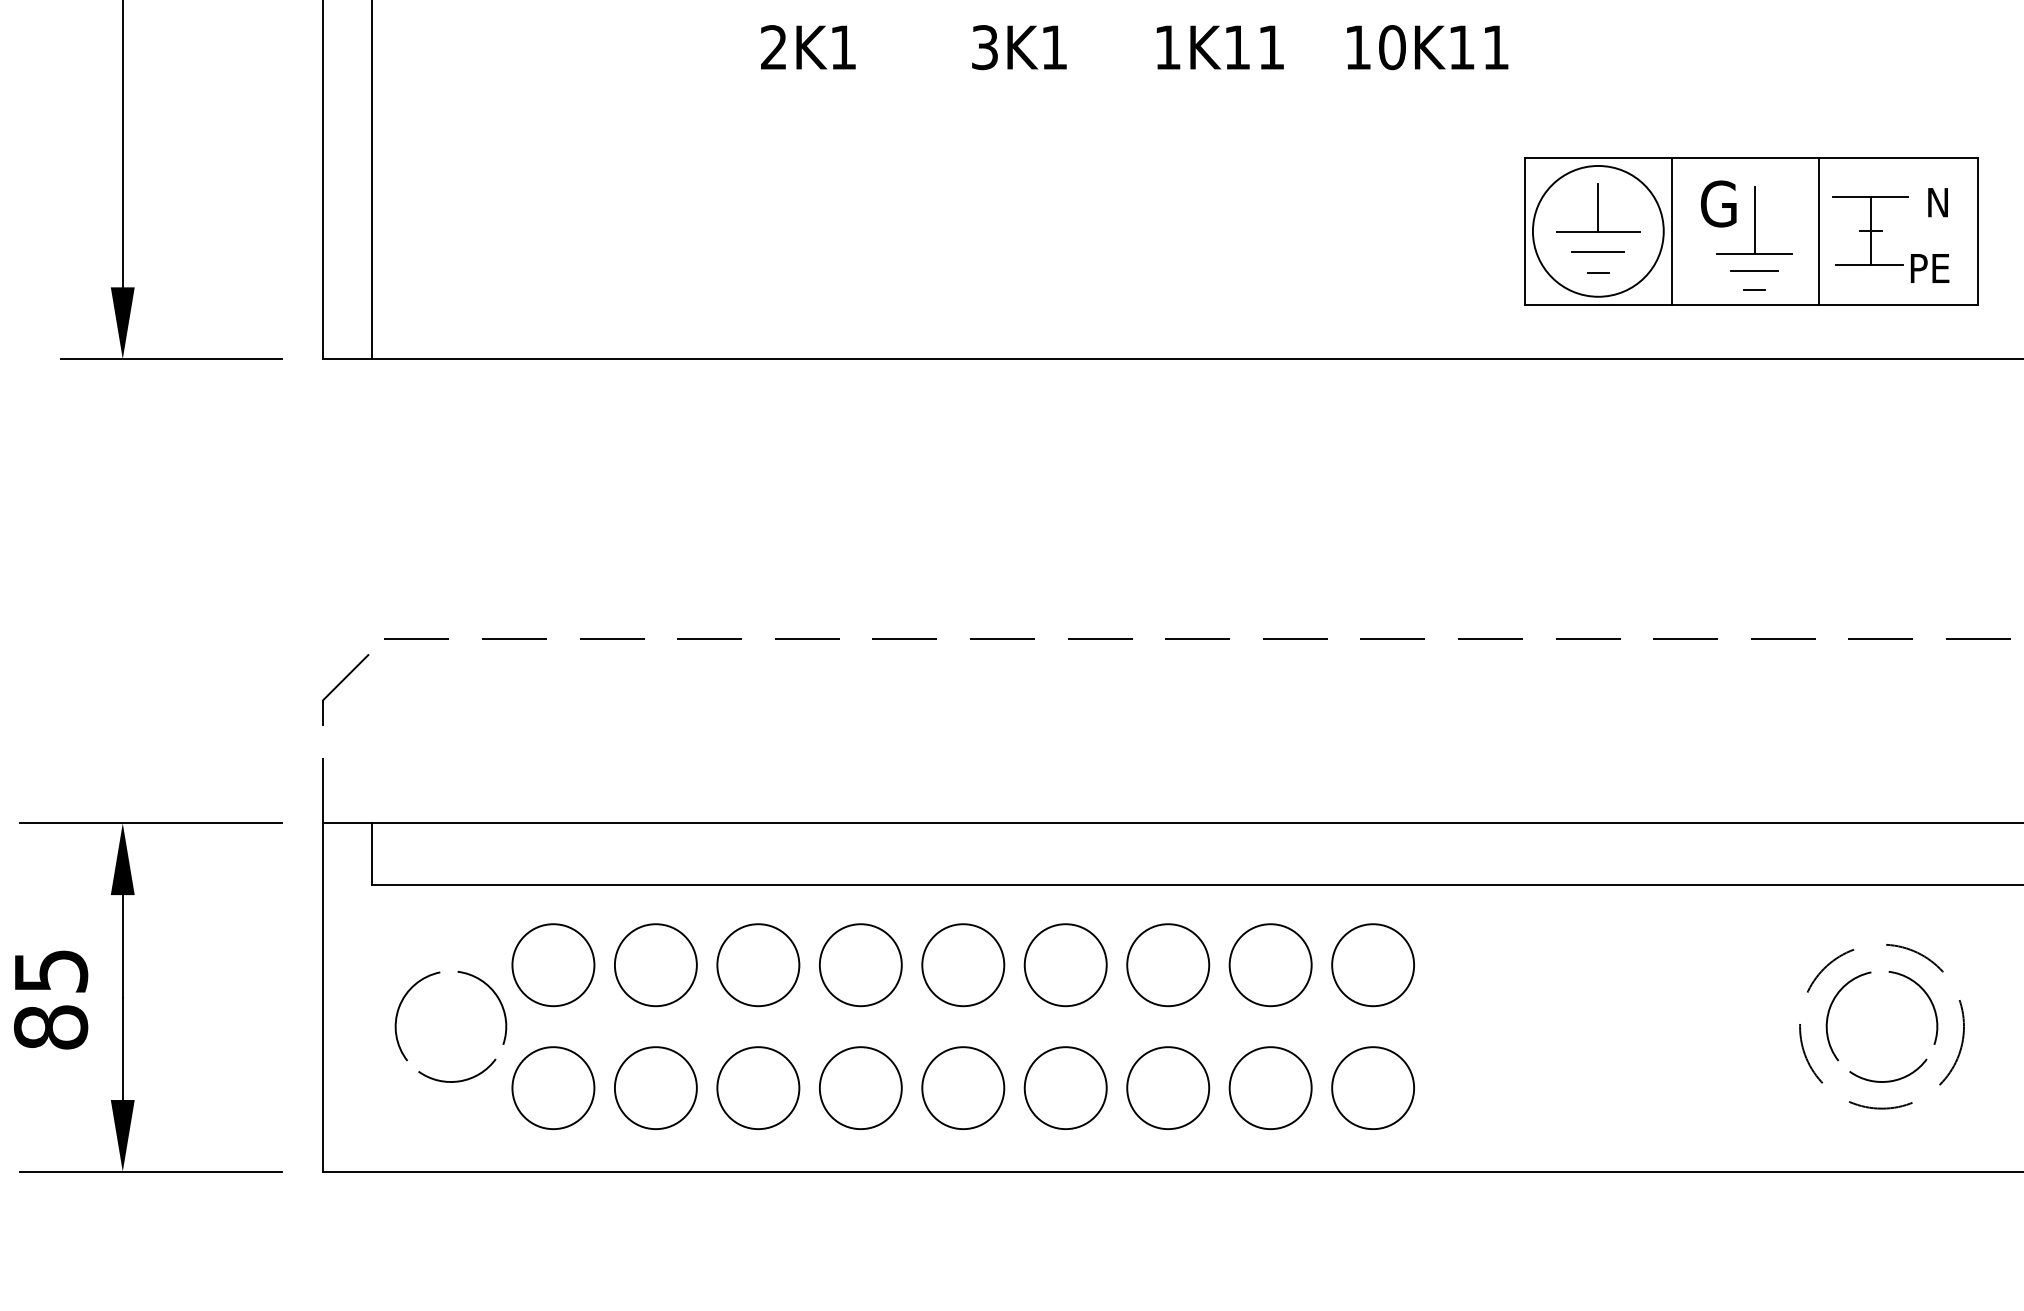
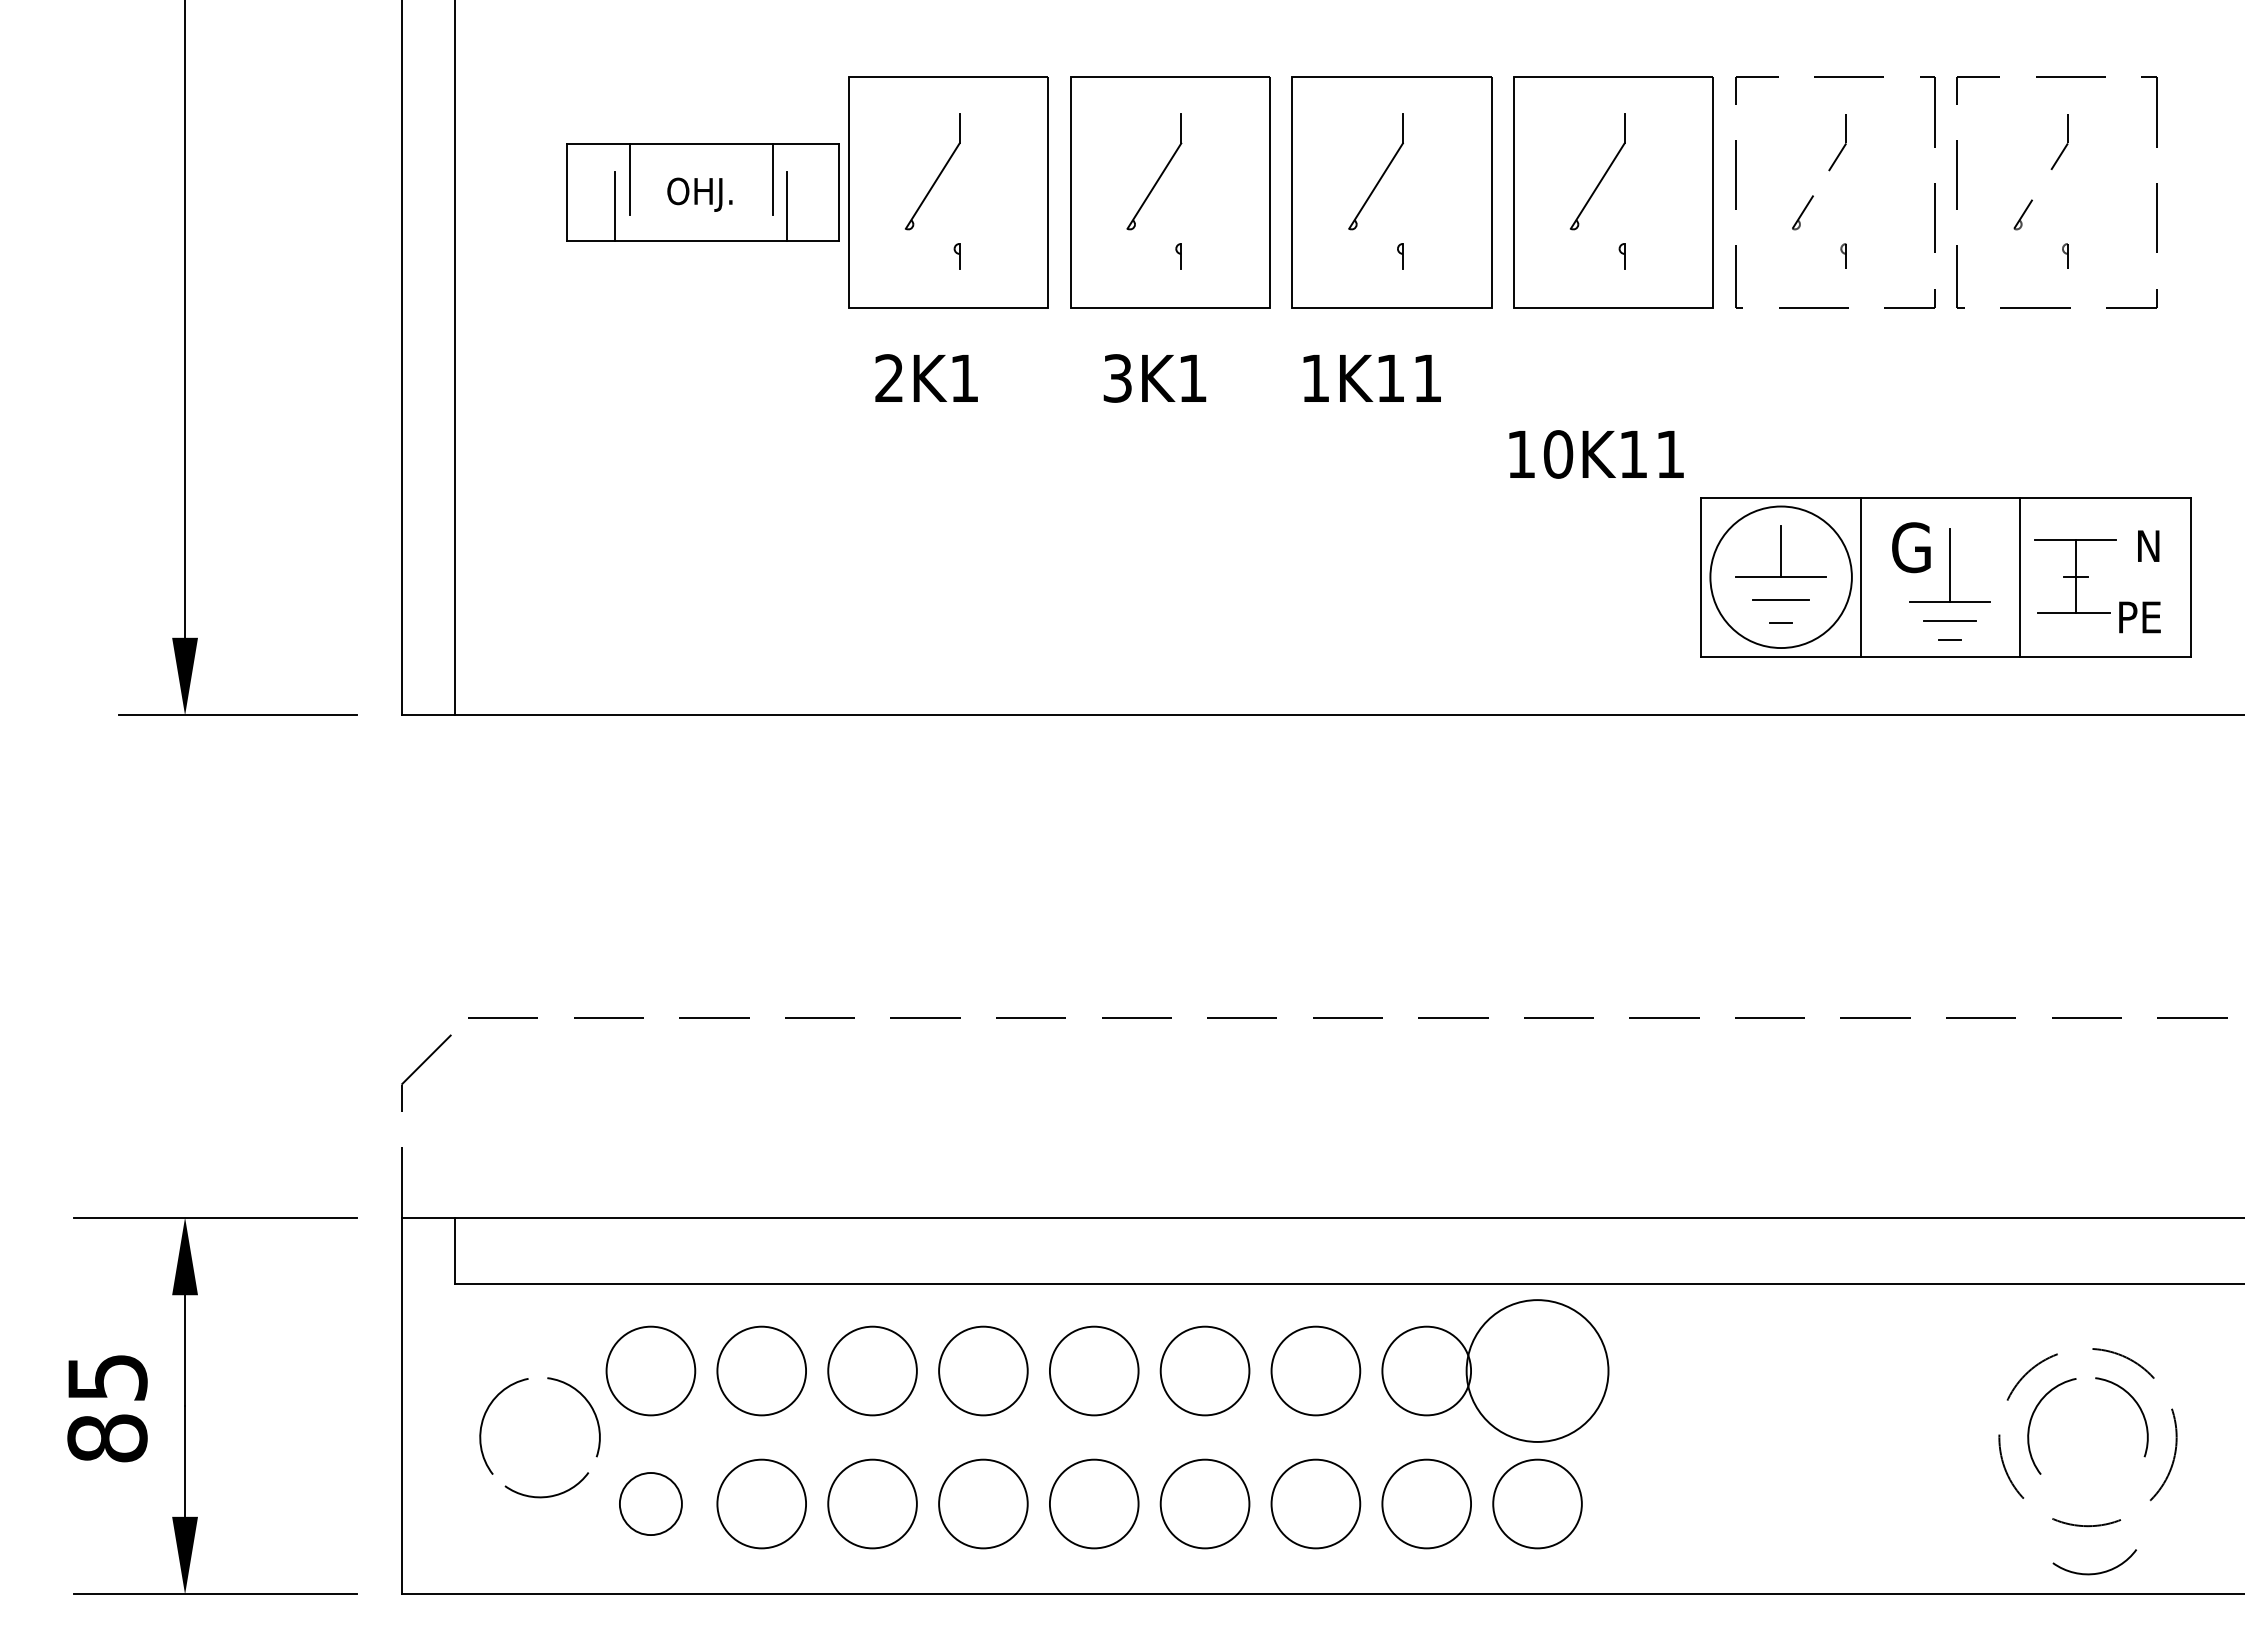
text: (1427, 47) -> (1596, 454), moved
circle: (1373, 964) -> (1537, 1370), size x1.6
arc: (1889, 1080) -> (2096, 1572), moved
circle: (553, 1087) -> (650, 1503), size x0.7

